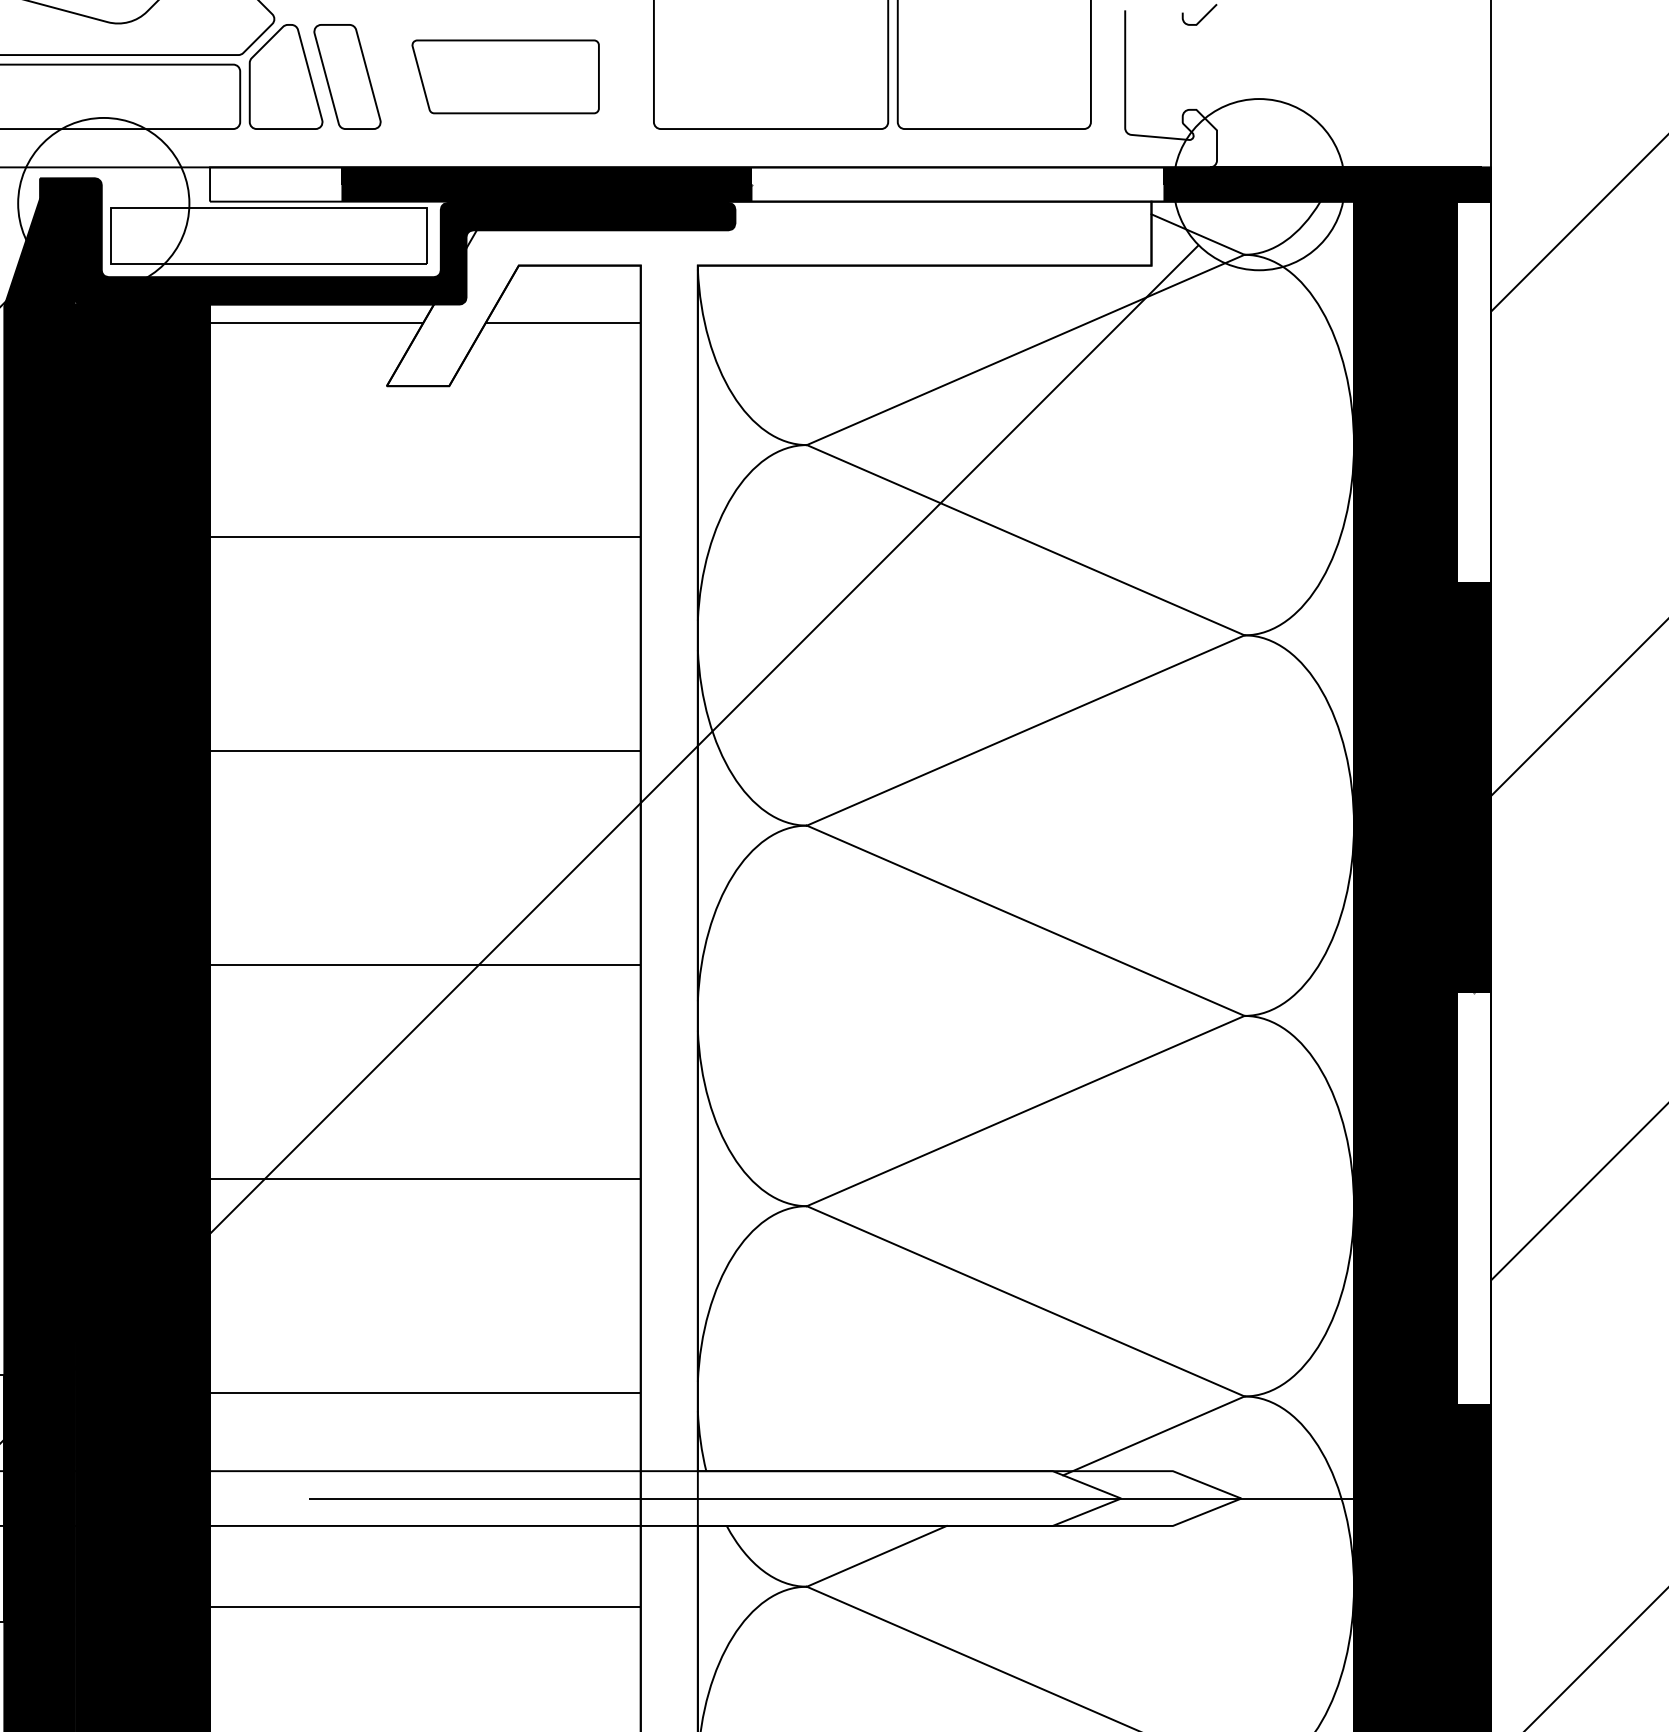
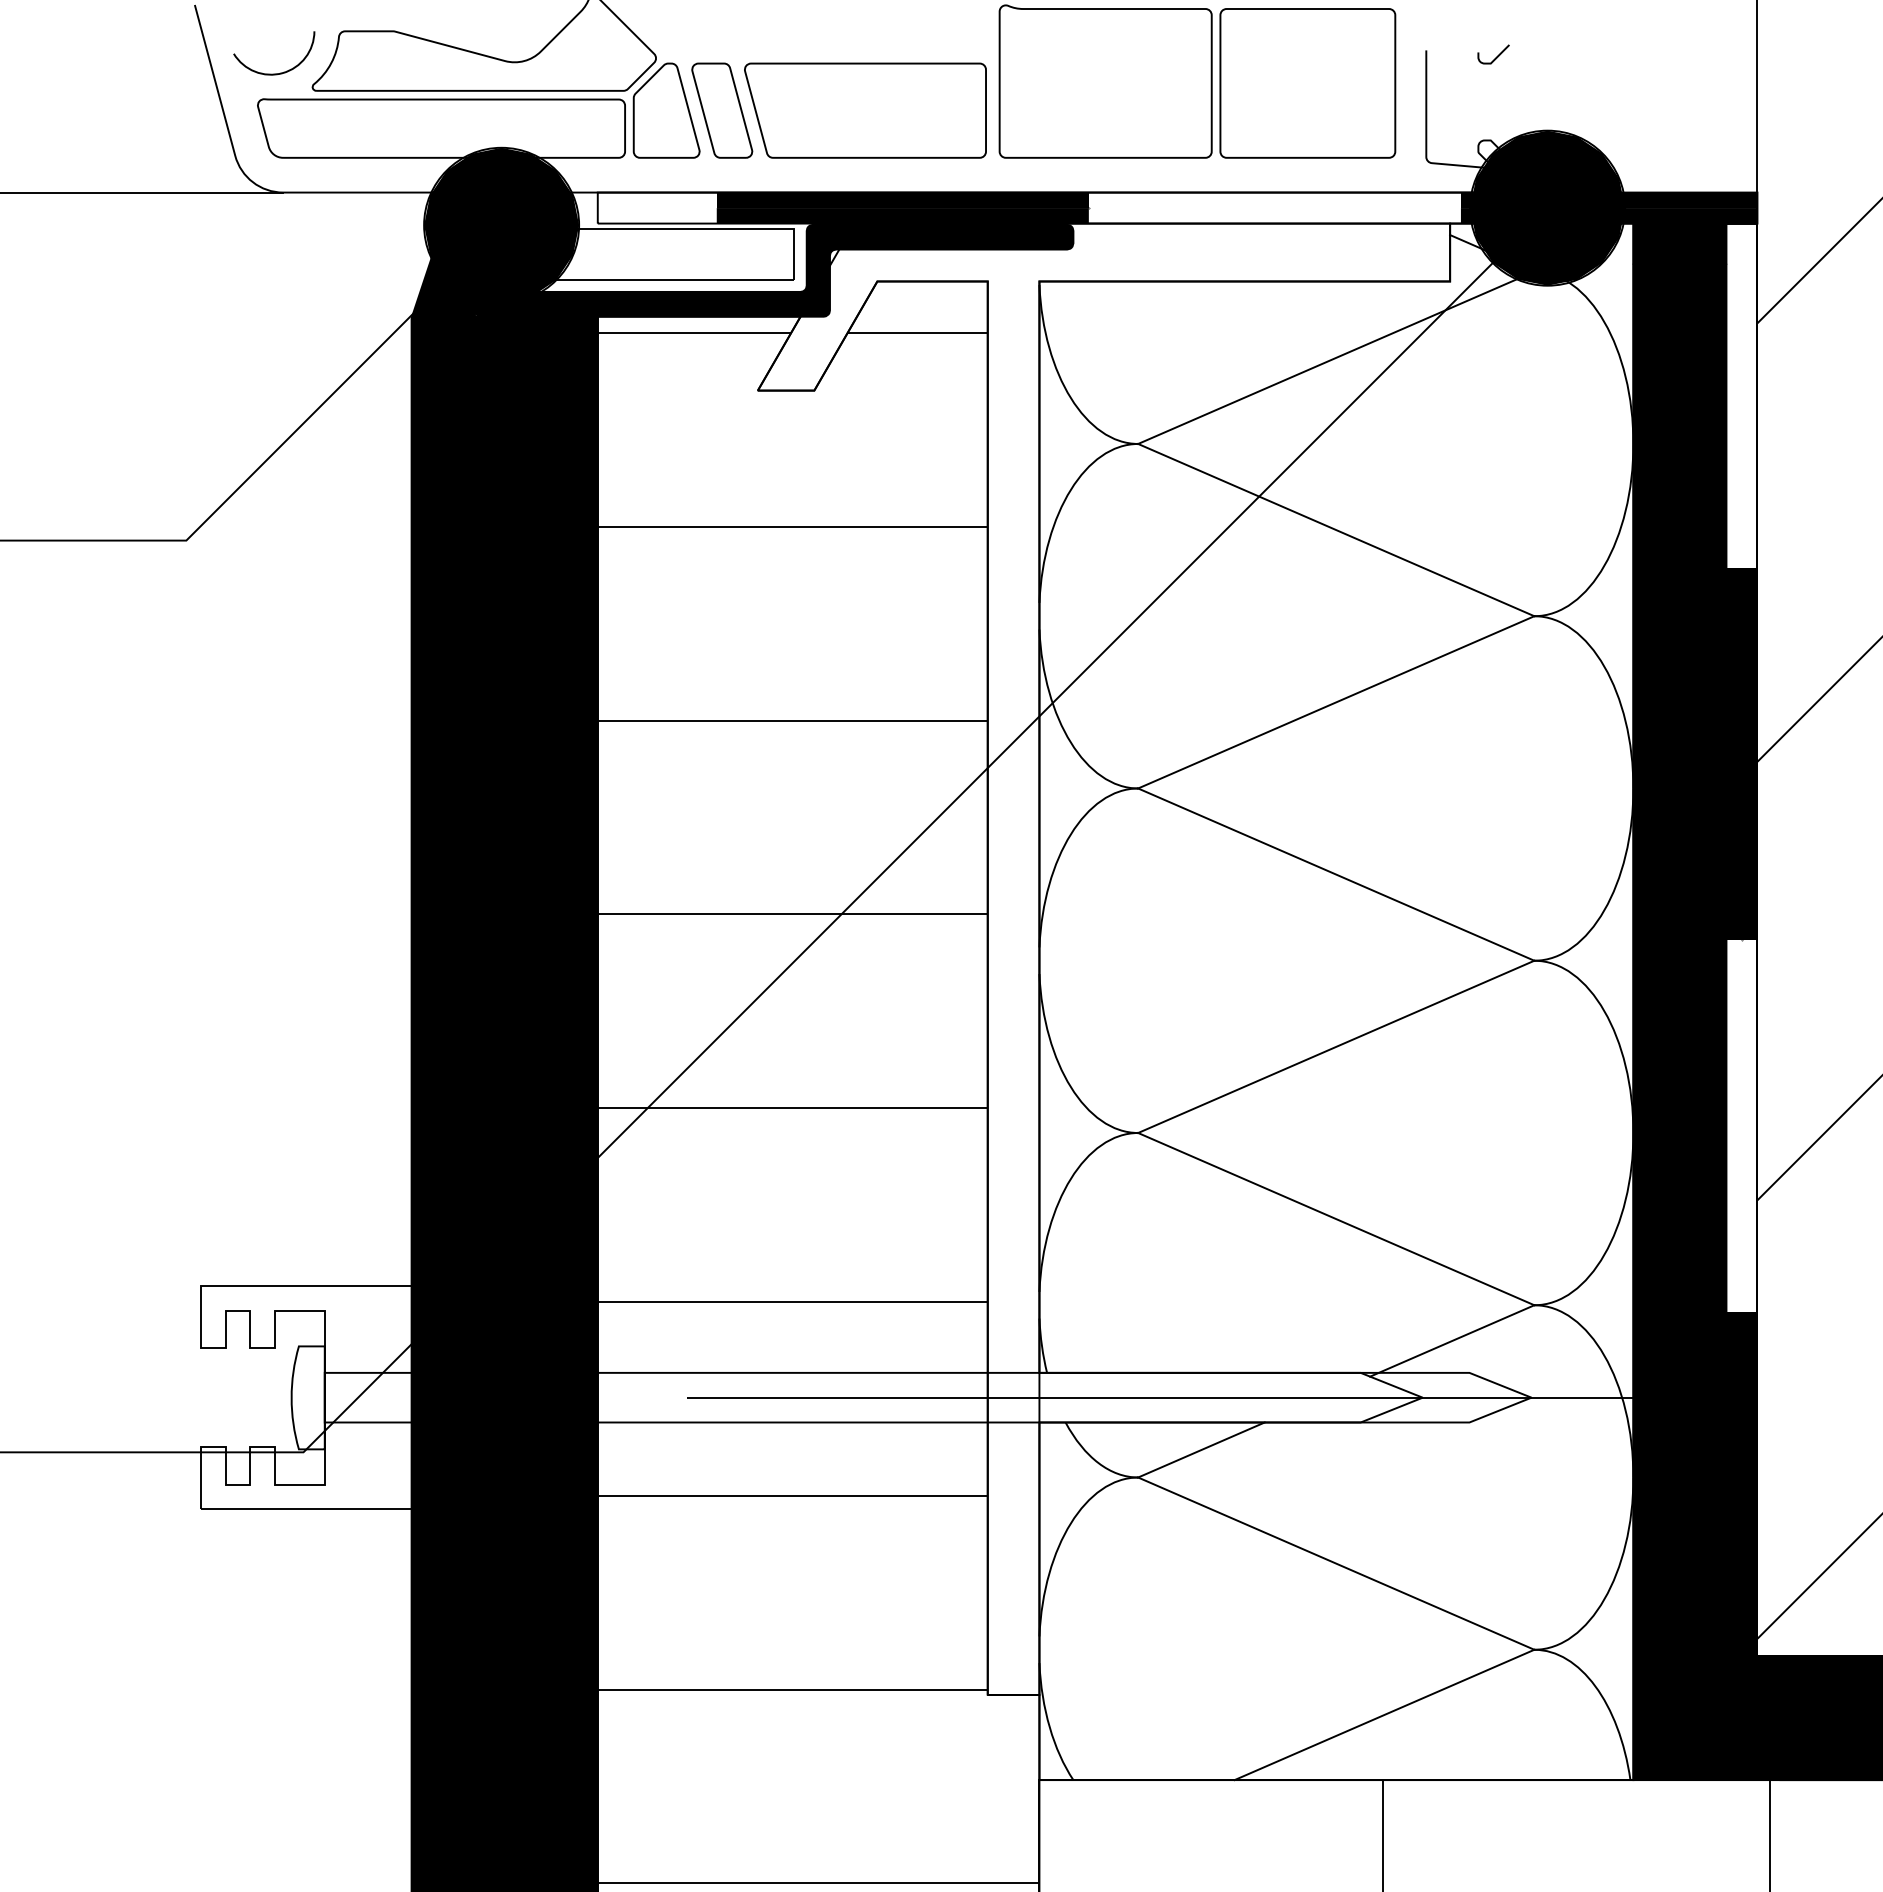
part: (505, 76) -> (865, 110), size x1.43
fill: (1259, 183) -> (1547, 207), added
fill: (103, 202) -> (501, 224), added

